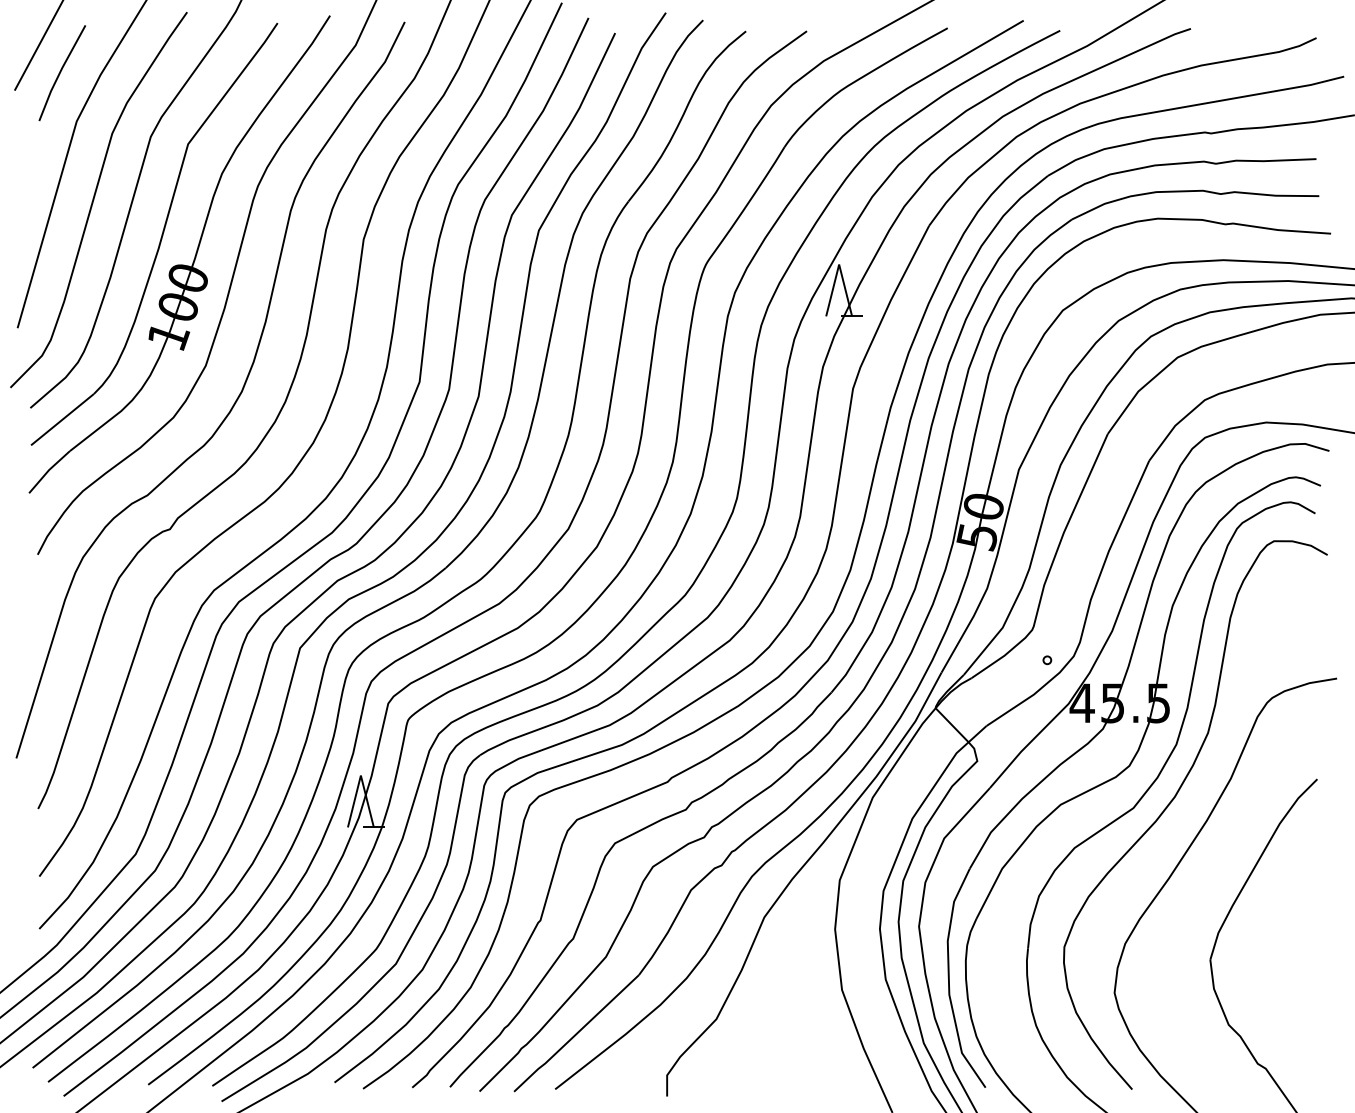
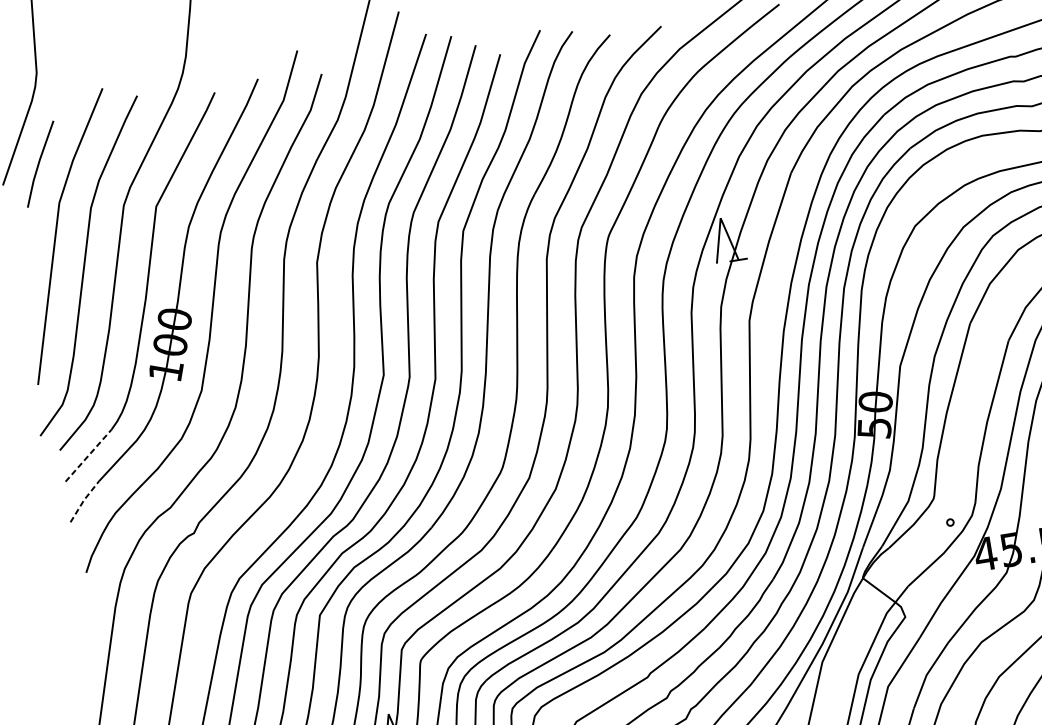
line: (62, 419) -> (88, 455), solid -> dashed
line: (49, 470) -> (84, 500), solid -> dashed

